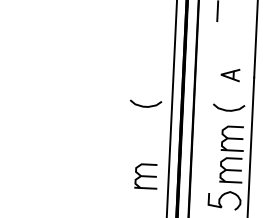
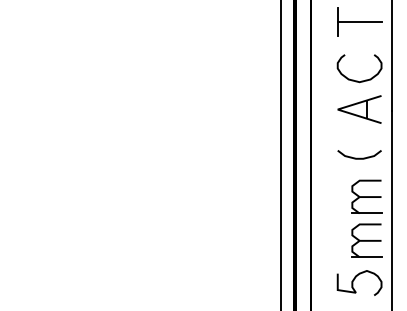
line: (233, 12) -> (359, 22), added
curve: (229, 54) -> (357, 80), added
part: (230, 75) -> (359, 109), size x1.67
curve: (145, 105) -> (244, 157), removed
part: (146, 176) -> (249, 254), removed

